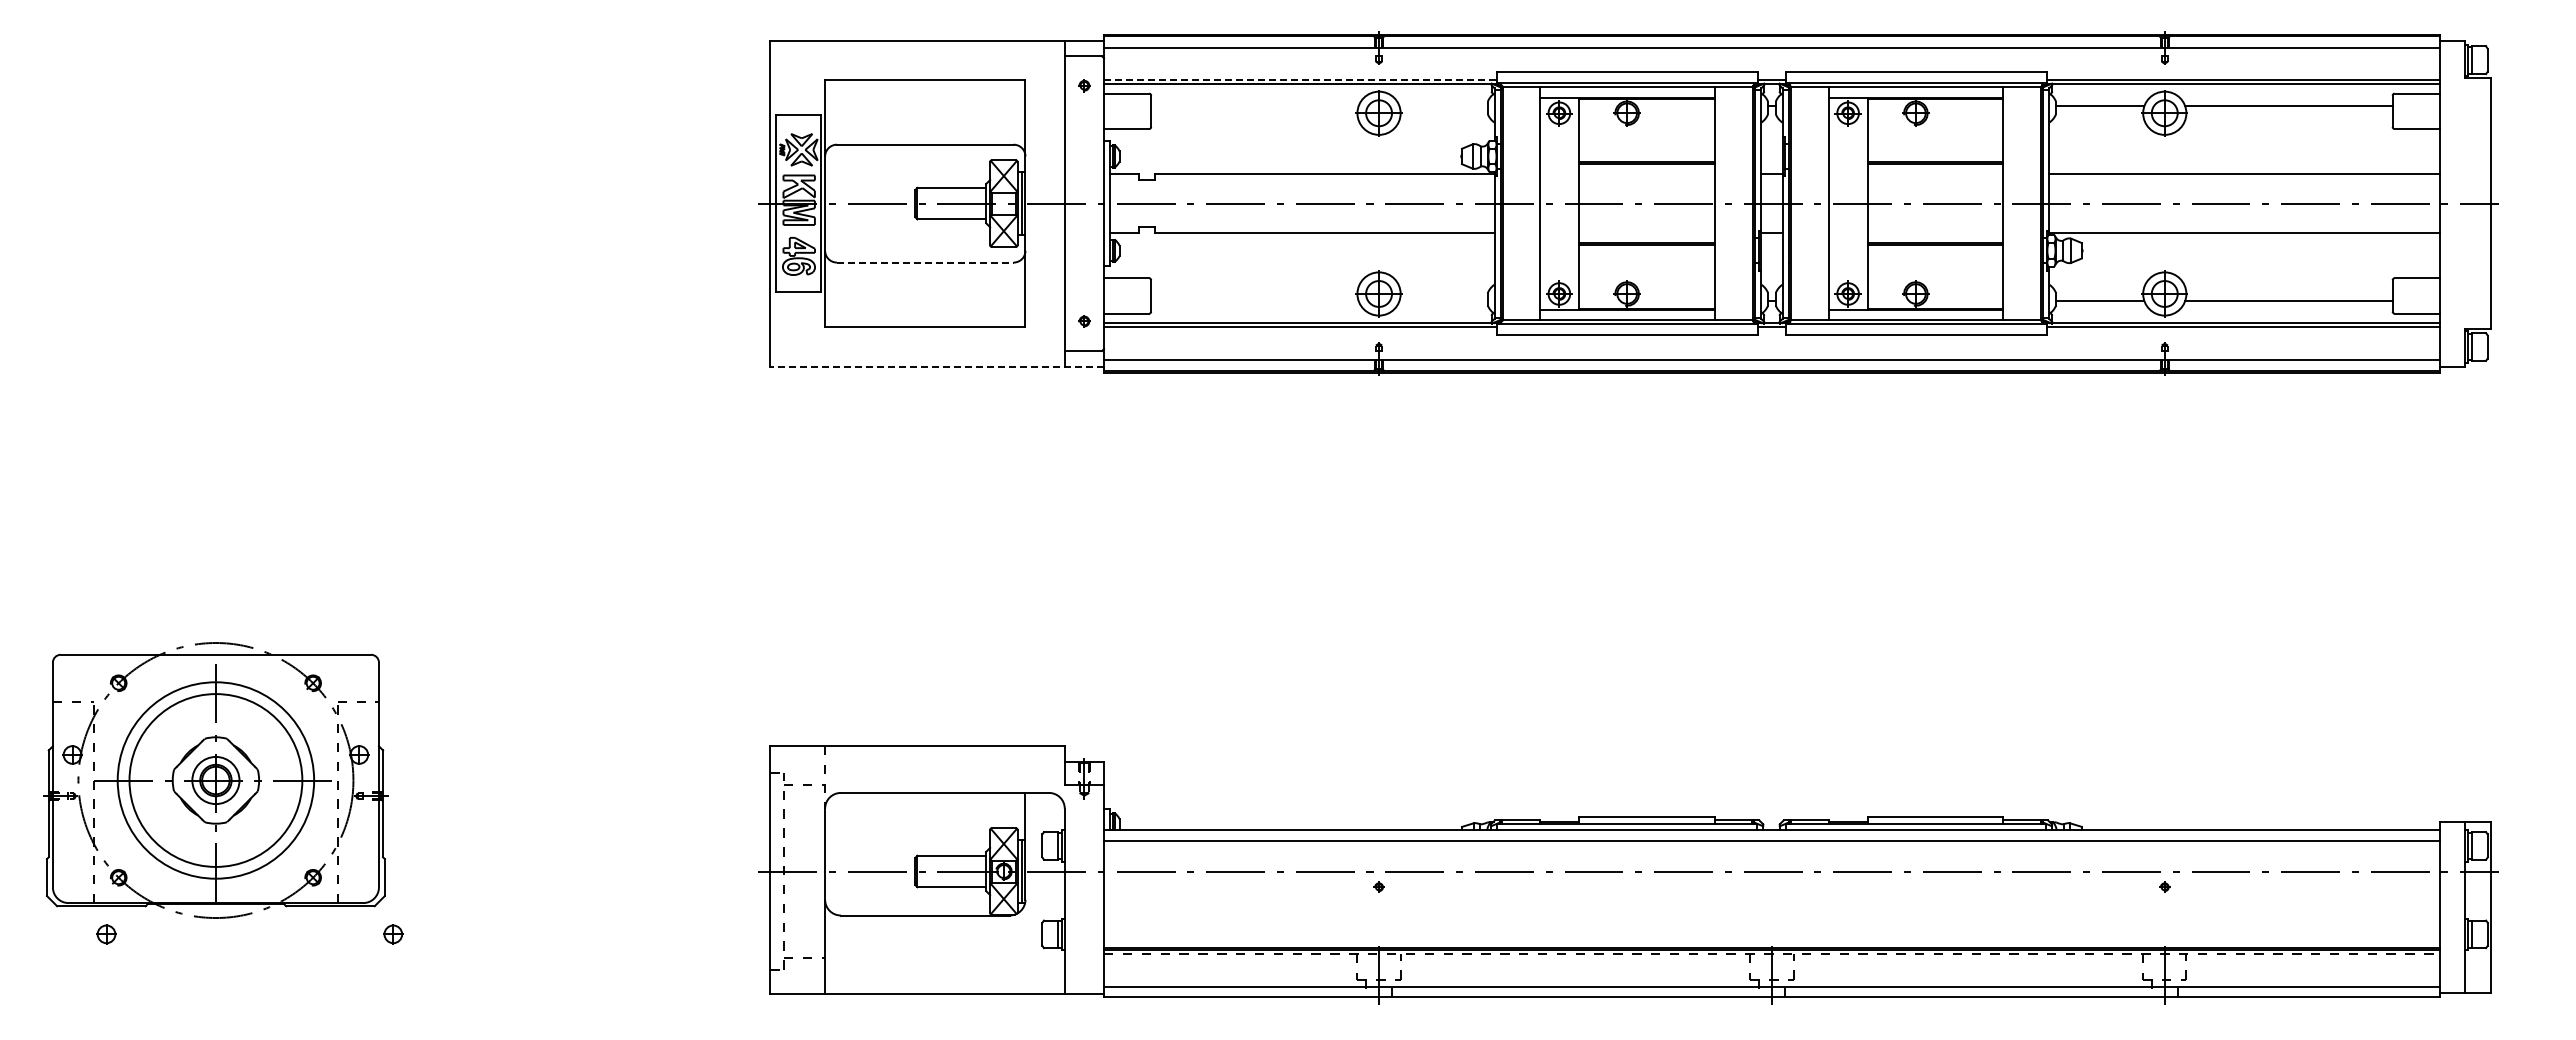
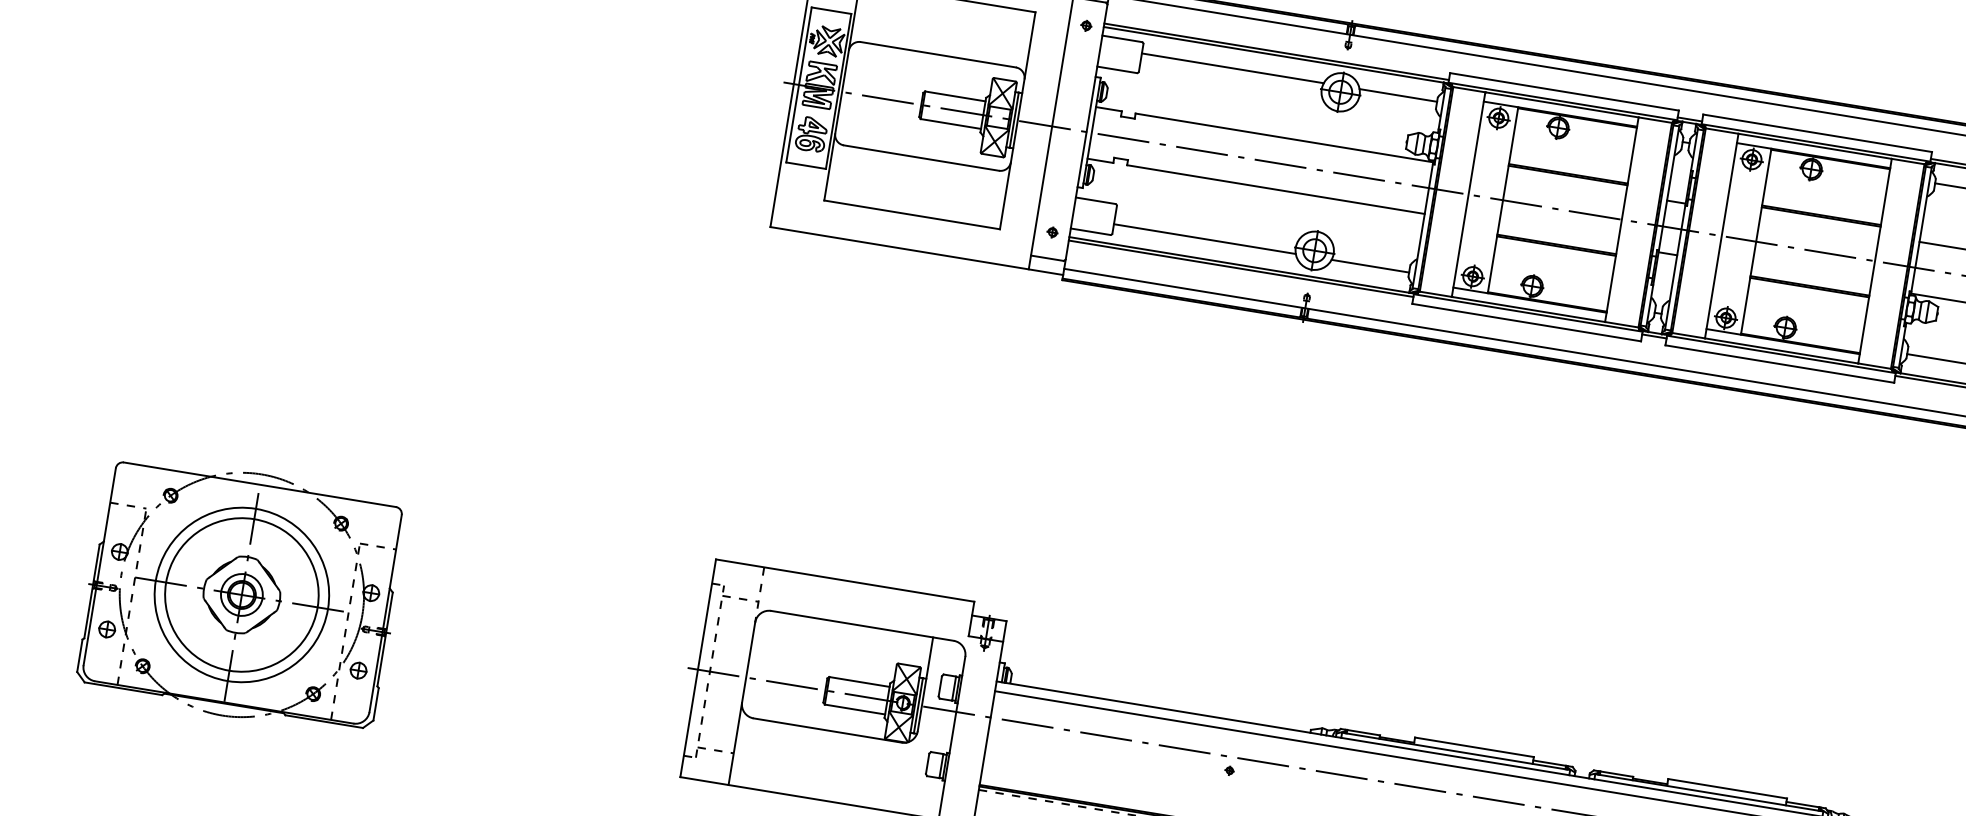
line: (1300, 79) -> (1276, 51), dashed -> solid
line: (1254, 106) -> (1232, 68), added
line: (1443, 106) -> (1398, 95), added
line: (925, 262) -> (921, 158), dashed -> solid
line: (1254, 301) -> (1204, 239), added
line: (1443, 301) -> (1370, 266), added
line: (937, 366) -> (917, 250), dashed -> solid
part: (215, 780) -> (241, 594), moved

